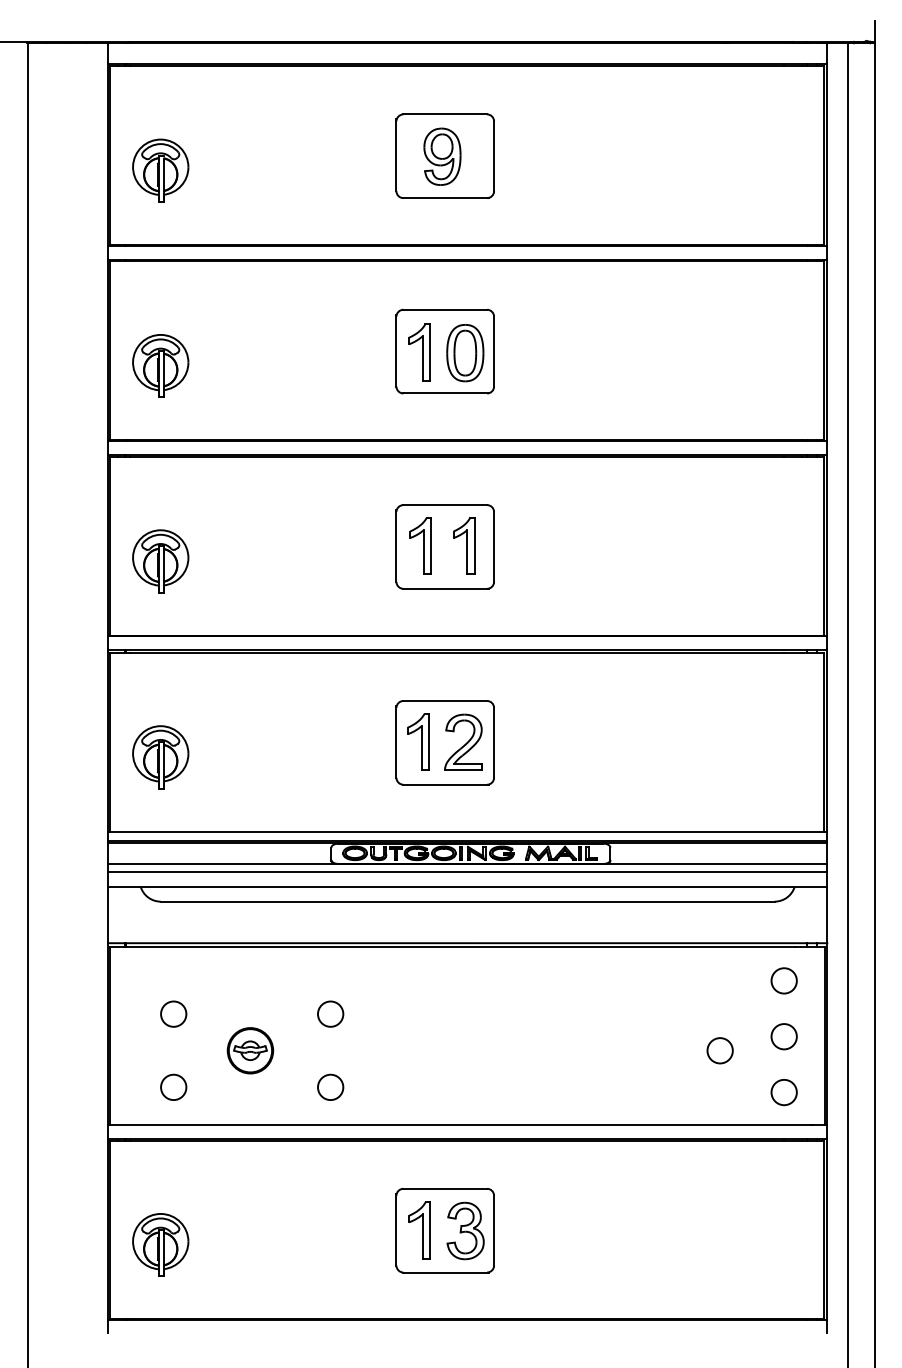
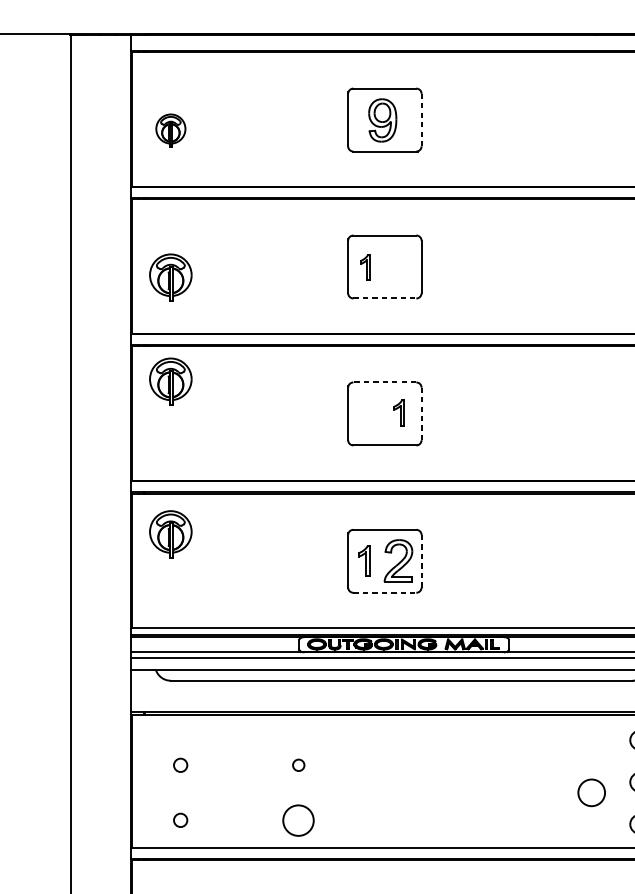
line: (494, 156) -> (421, 120), solid -> dashed
part: (160, 170) -> (170, 130), size x0.7
part: (419, 352) -> (365, 267), size x0.6
part: (465, 353) -> (400, 268), removed
line: (446, 393) -> (385, 298), solid -> dashed
line: (445, 505) -> (385, 382), solid -> dashed
part: (420, 545) -> (366, 412), removed
part: (464, 545) -> (399, 412), size x0.6
line: (494, 546) -> (421, 413), solid -> dashed
part: (160, 561) -> (170, 382), moved
part: (418, 741) -> (364, 560), size x0.7
line: (494, 742) -> (421, 561), solid -> dashed
part: (160, 757) -> (170, 534), moved
line: (446, 784) -> (385, 592), solid -> dashed
circle: (173, 1013) -> (180, 764), size x0.7
circle: (330, 1013) -> (298, 764), size x0.6
part: (250, 1050) -> (238, 792), removed
circle: (719, 1050) -> (591, 792), size x1.4
circle: (173, 1086) -> (180, 819), size x0.7
circle: (330, 1086) -> (298, 819), size x1.6

